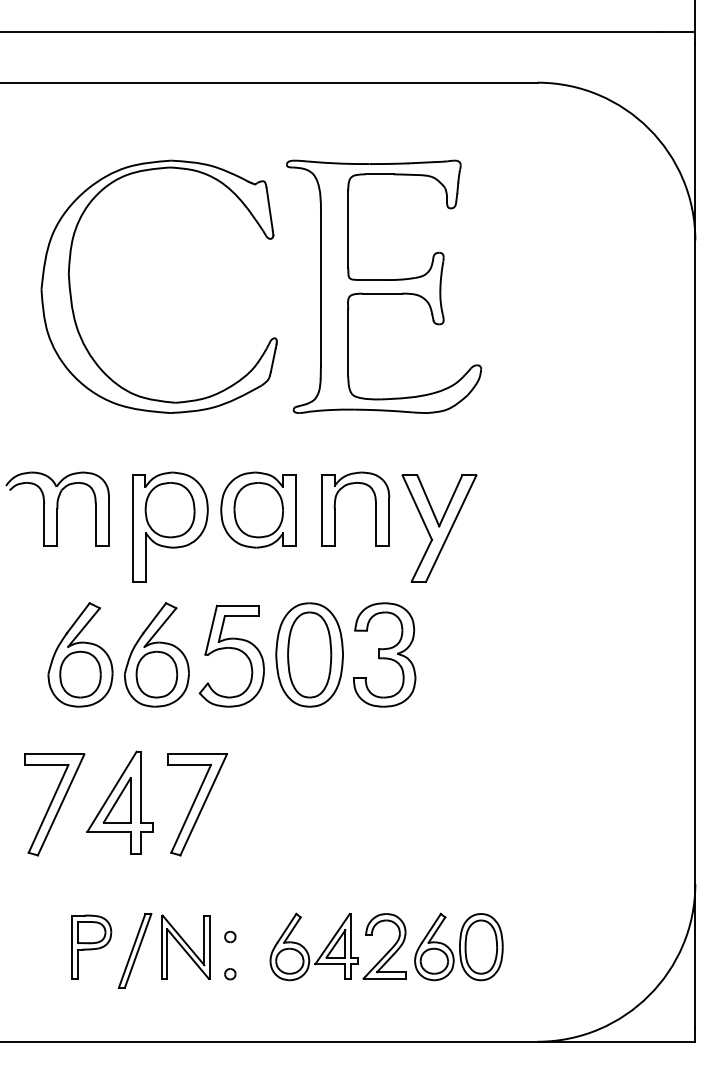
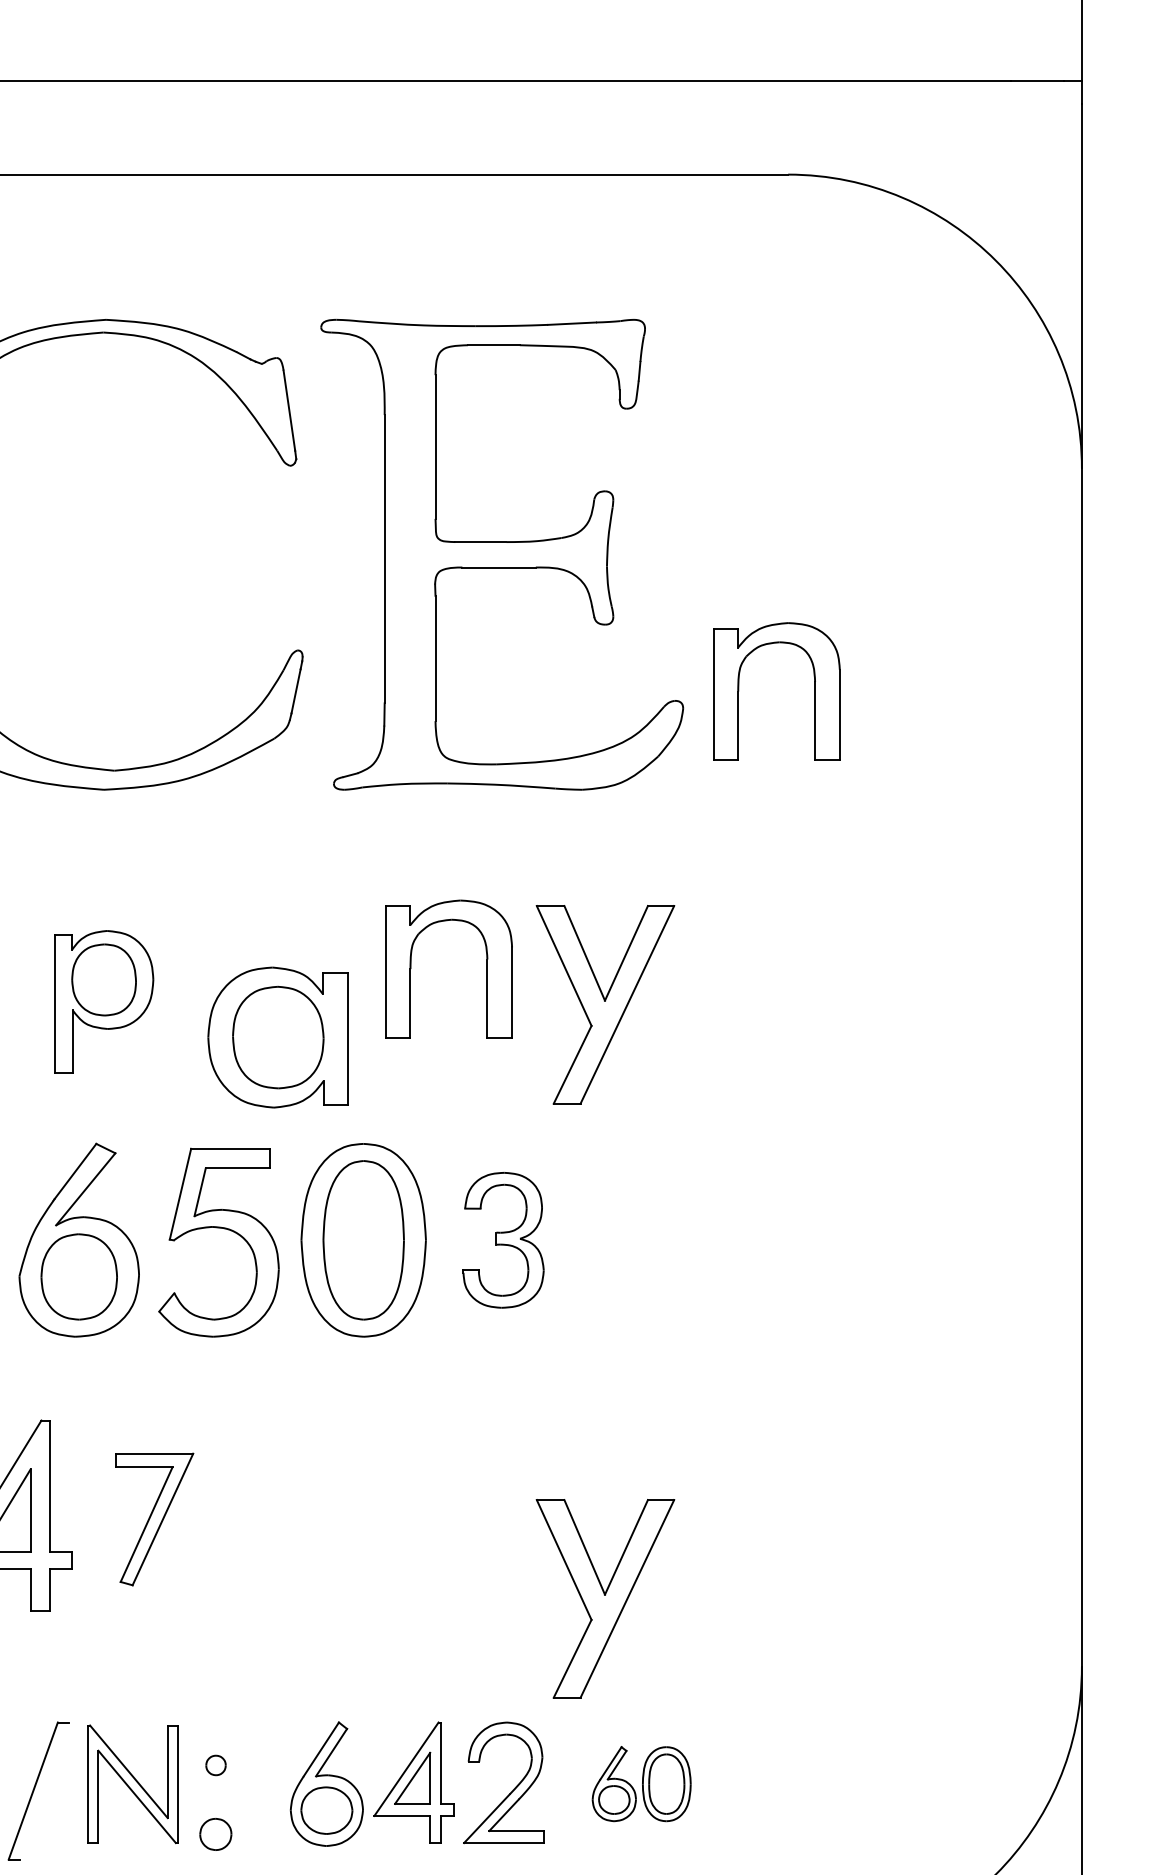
part: (511, 359) -> (739, 690), added
part: (258, 509) -> (277, 1036), moved
part: (170, 526) -> (104, 1001), size x0.7
part: (384, 654) -> (503, 1239), size x0.7
part: (197, 804) -> (154, 1518), size x0.7
part: (439, 847) -> (605, 1598), added
part: (458, 946) -> (640, 1783), size x0.6
line: (137, 950) -> (43, 1790), removed
part: (230, 974) -> (216, 1835), size x1.6

